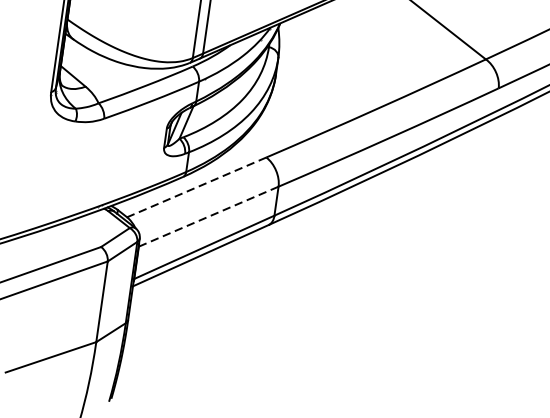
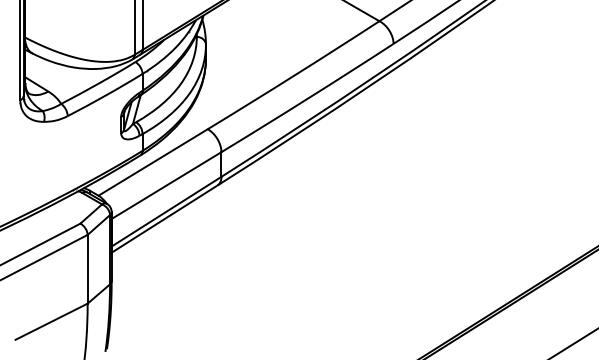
line: (197, 187) -> (153, 162), dashed -> solid
line: (209, 216) -> (167, 185), dashed -> solid

